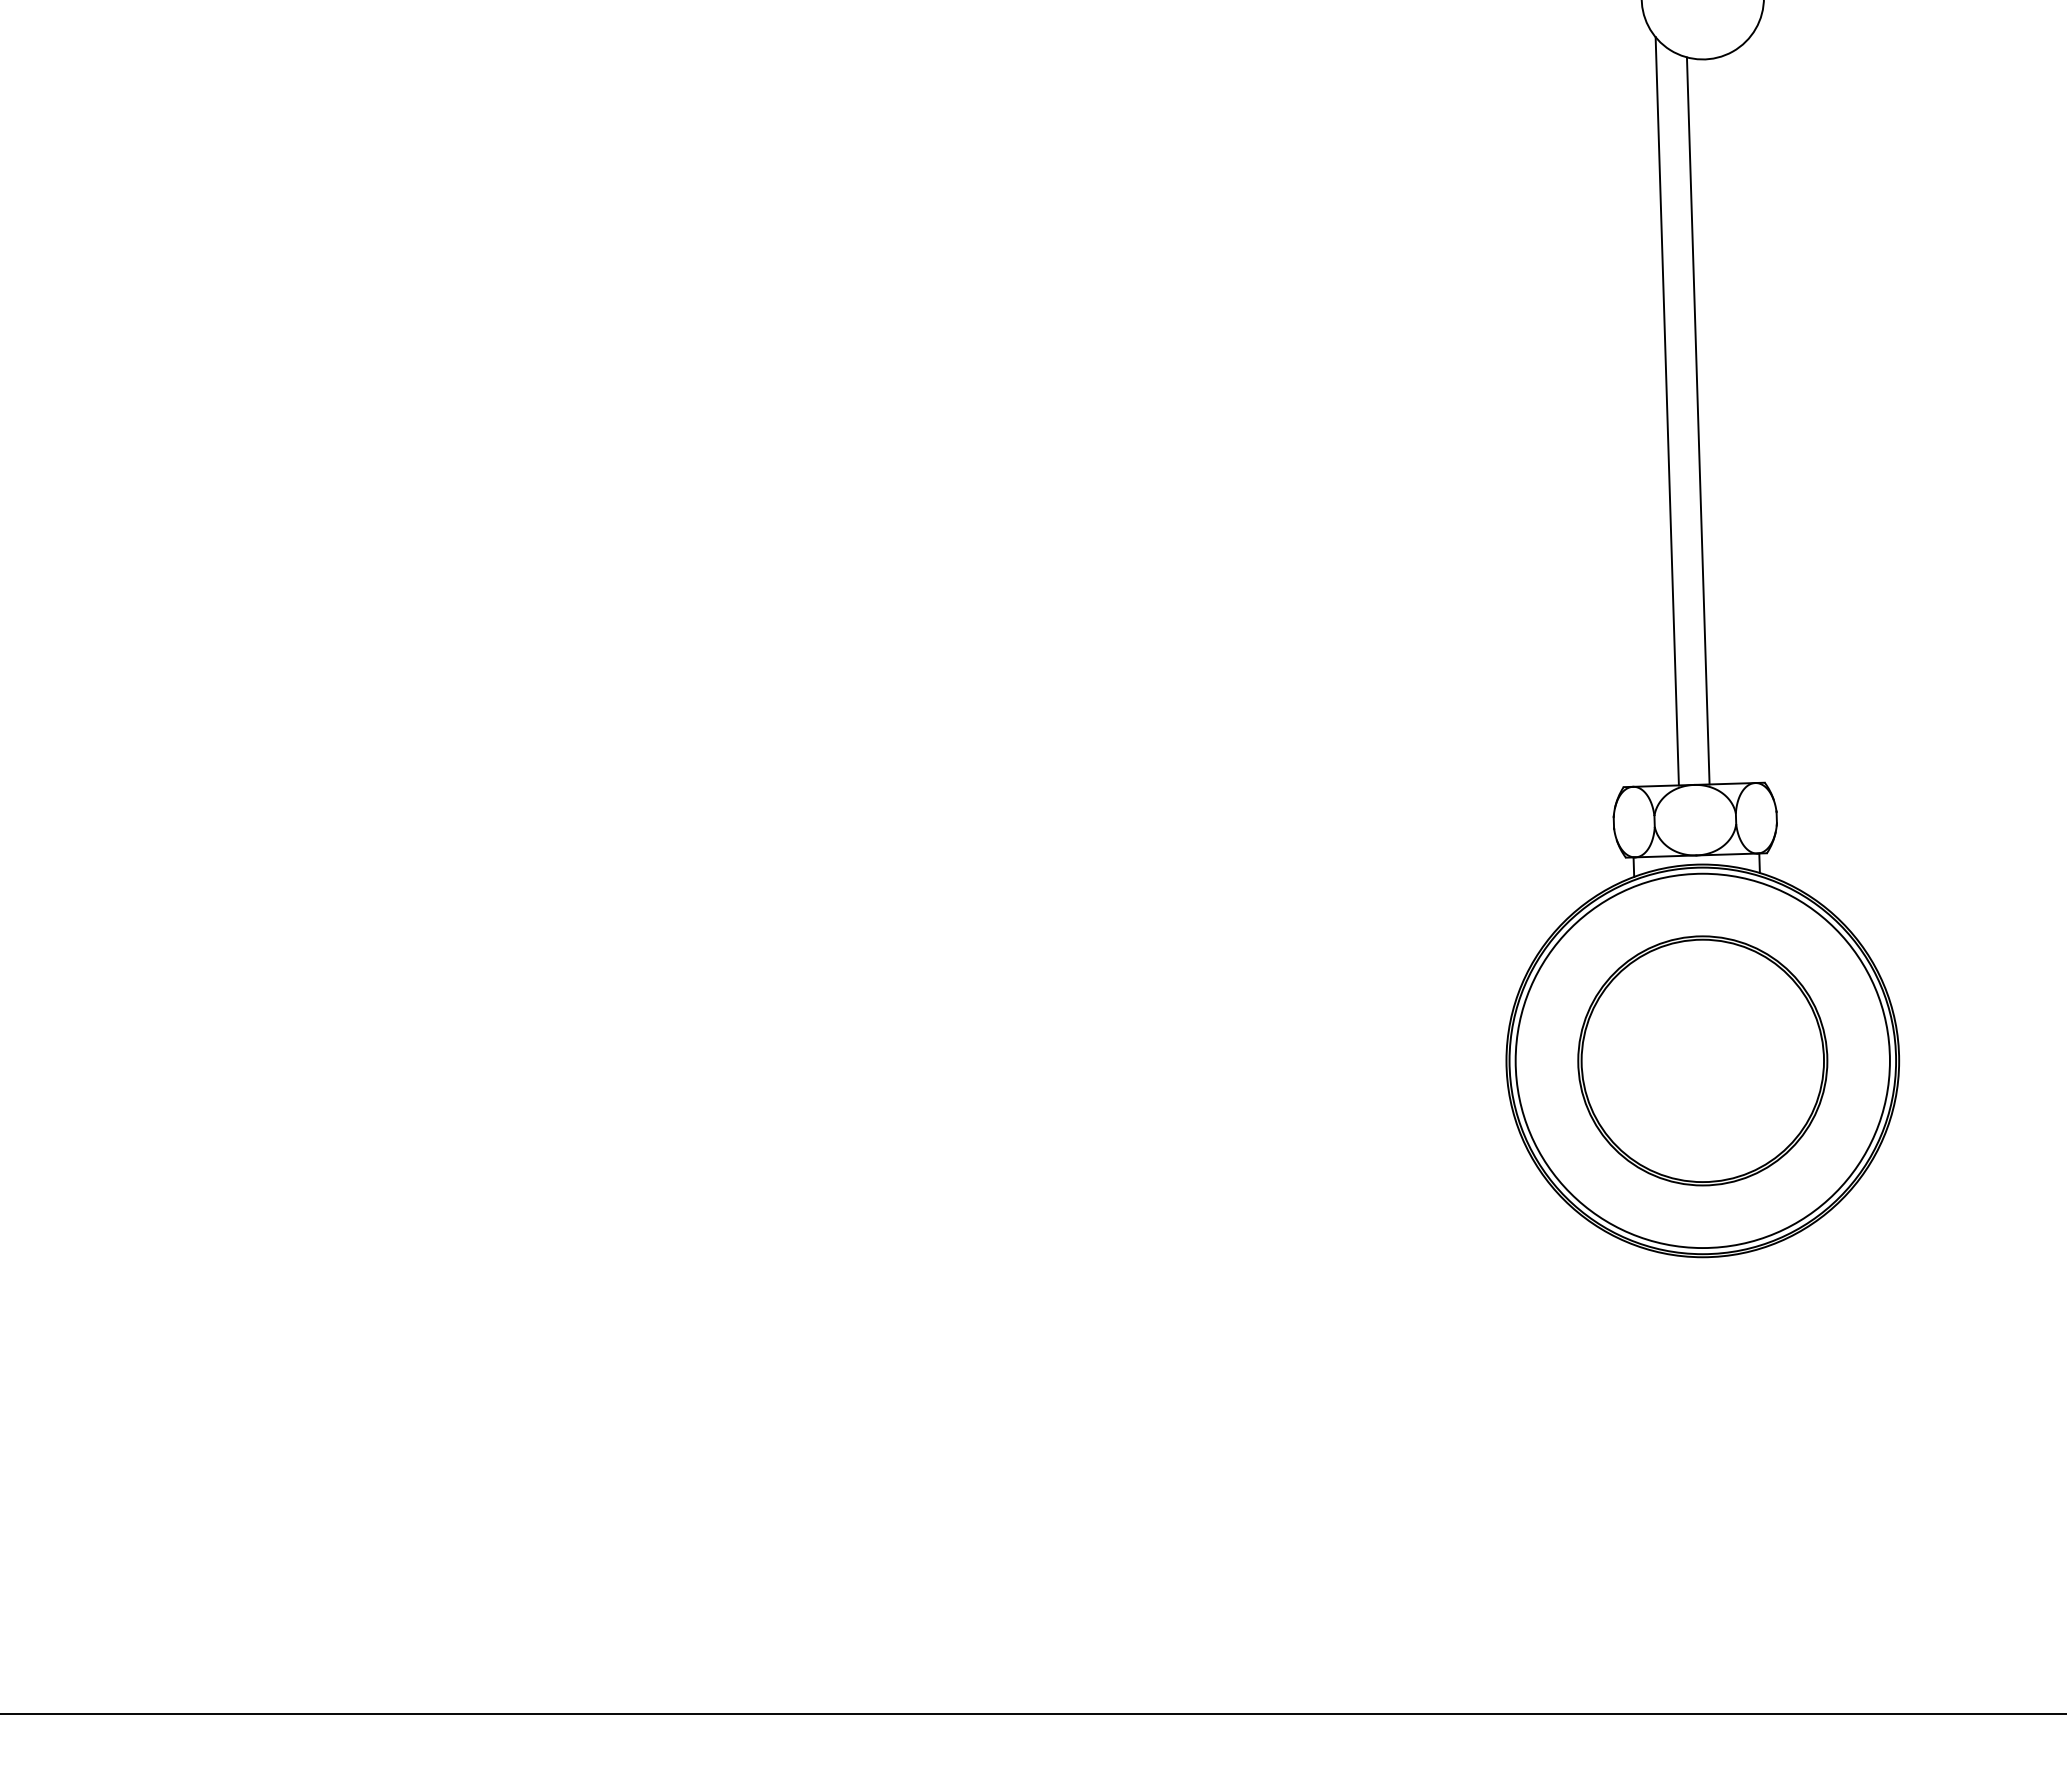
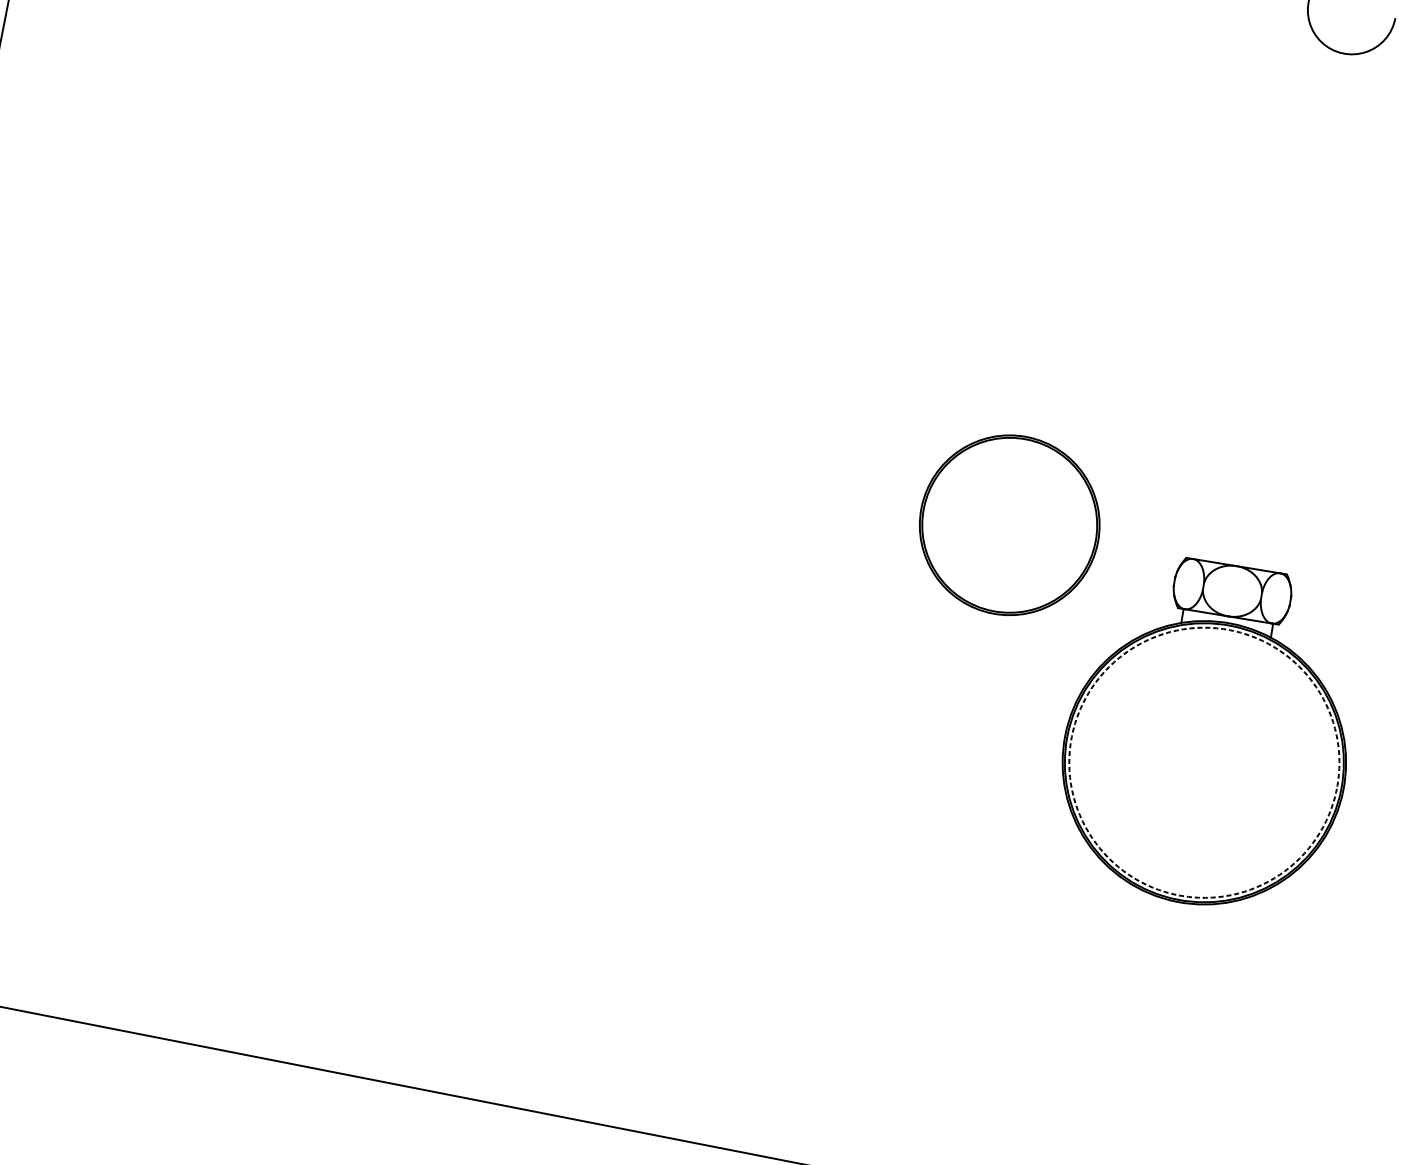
line: (1666, 411) -> (1268, 297), removed
line: (1697, 420) -> (1289, 308), removed
circle: (1702, 1060) -> (1204, 762), solid -> dashed
part: (1702, 1060) -> (1009, 524), moved

